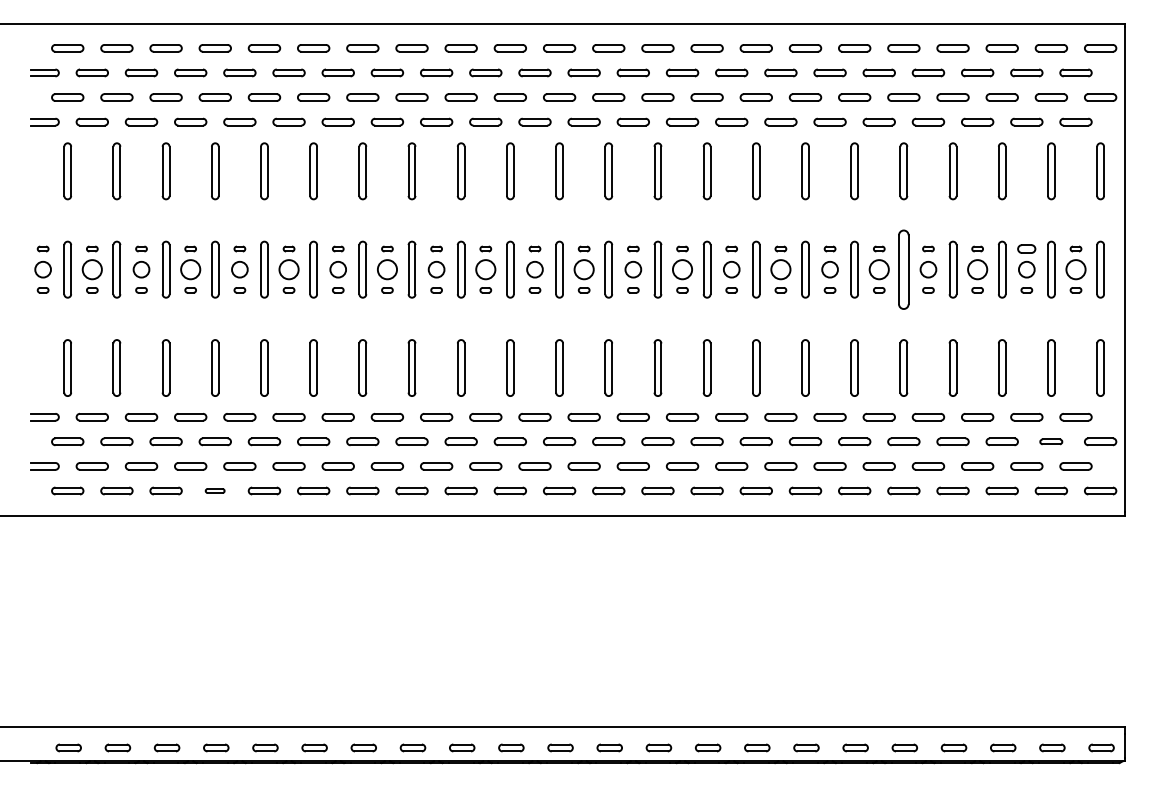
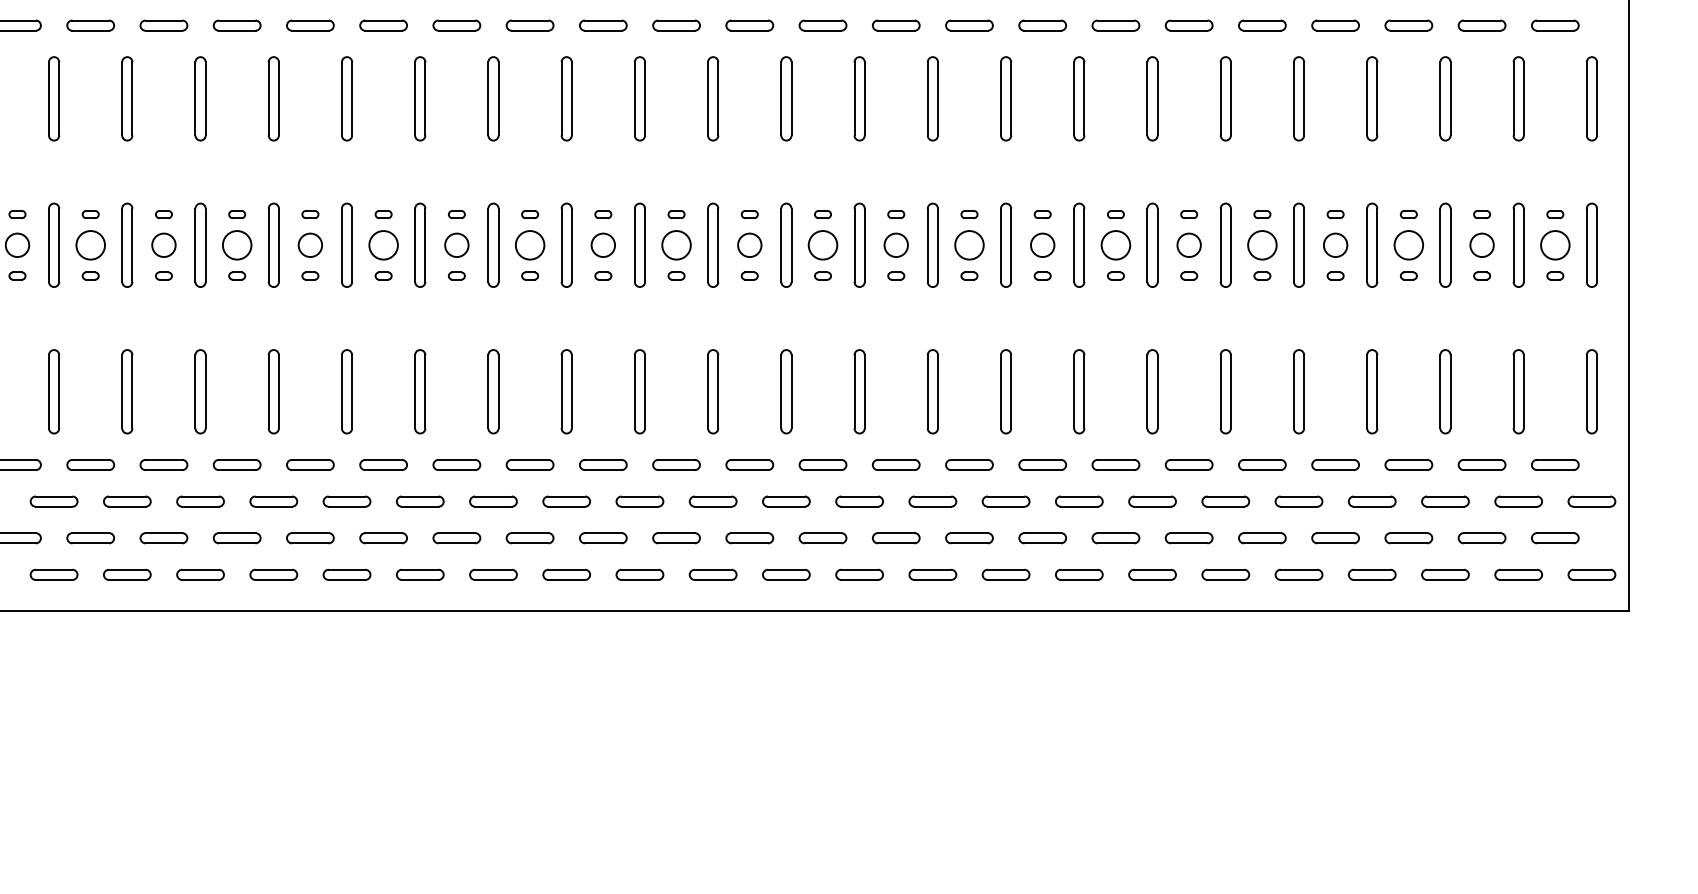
part: (1026, 248) -> (1481, 213), size x0.62
part: (903, 269) -> (1298, 245), size x0.71
part: (1050, 441) -> (1517, 501), size x1.43
part: (214, 490) -> (272, 574), size x1.67

